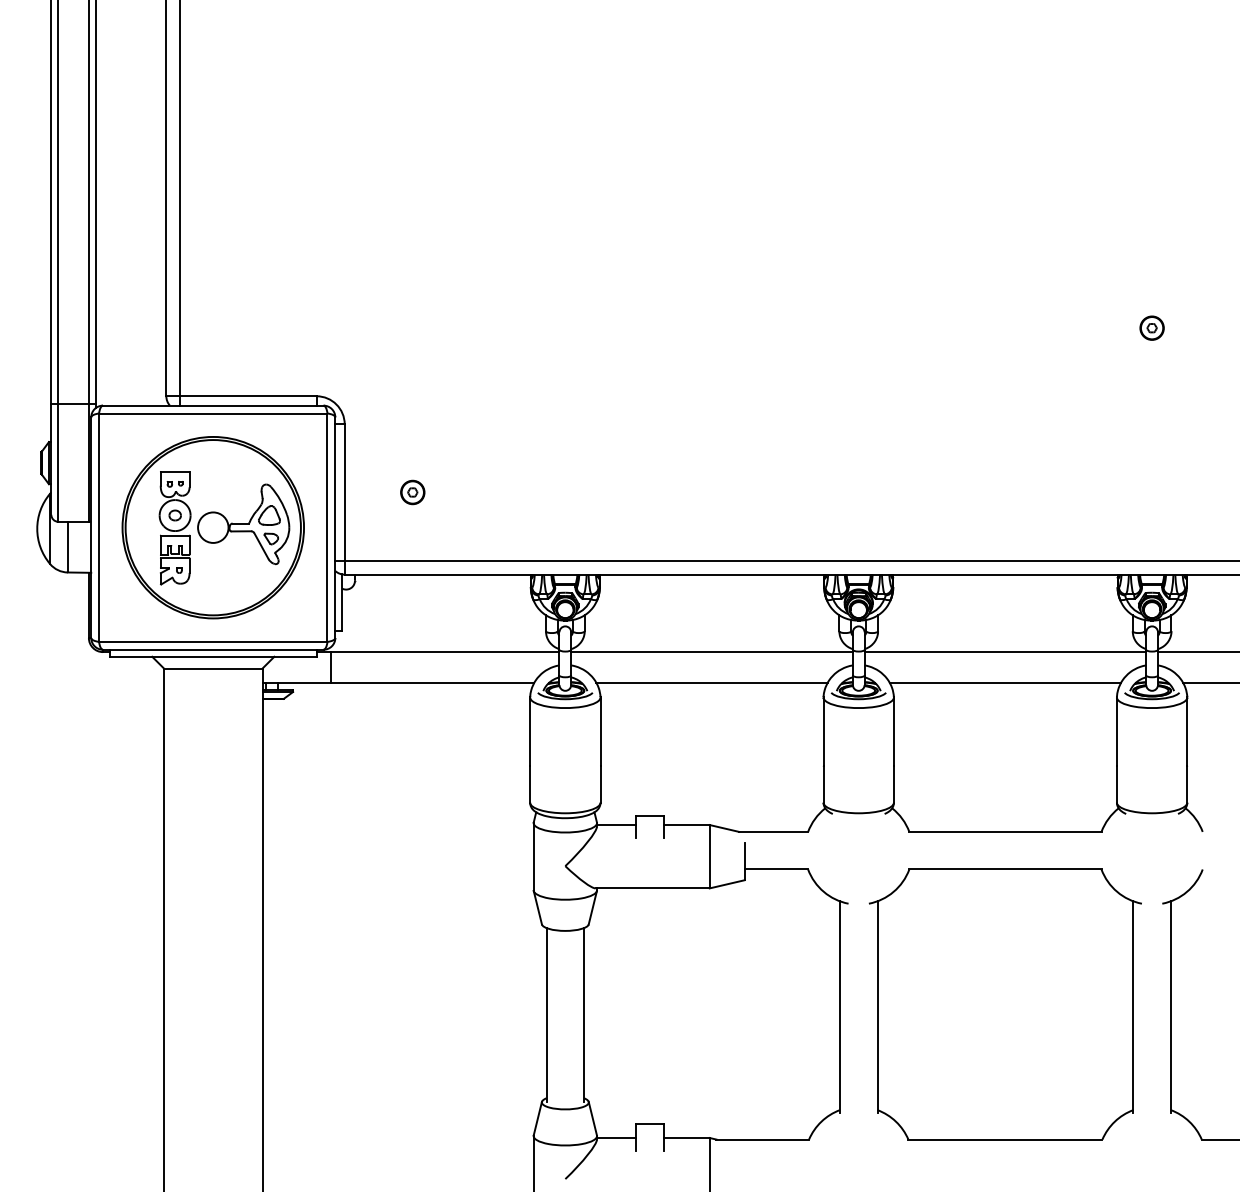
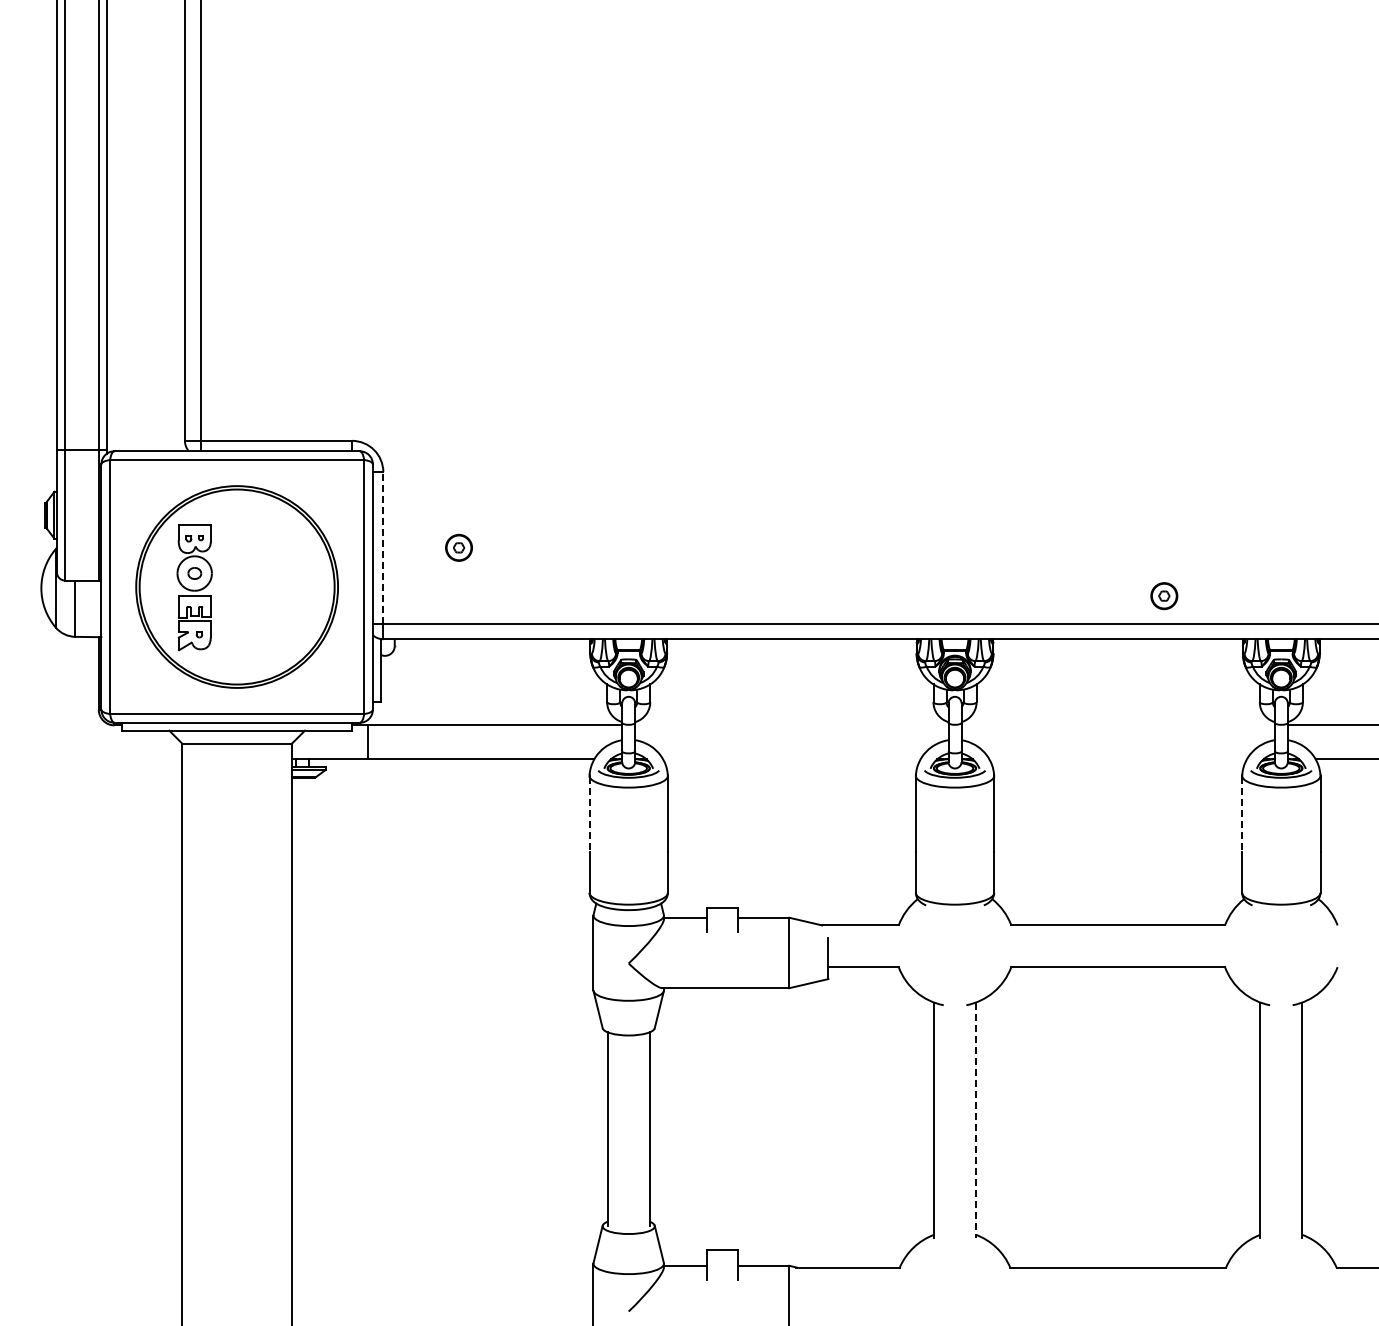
part: (1152, 328) -> (1164, 596), moved
line: (344, 492) -> (383, 547), solid -> dashed
part: (243, 524) -> (270, 583), removed
line: (711, 652) -> (791, 725), removed
line: (1004, 652) -> (1117, 725), removed
line: (711, 682) -> (791, 759), removed
line: (1004, 682) -> (1117, 759), removed
line: (530, 733) -> (589, 815), solid -> dashed
line: (1117, 733) -> (1242, 815), solid -> dashed
line: (877, 1007) -> (975, 1120), solid -> dashed

